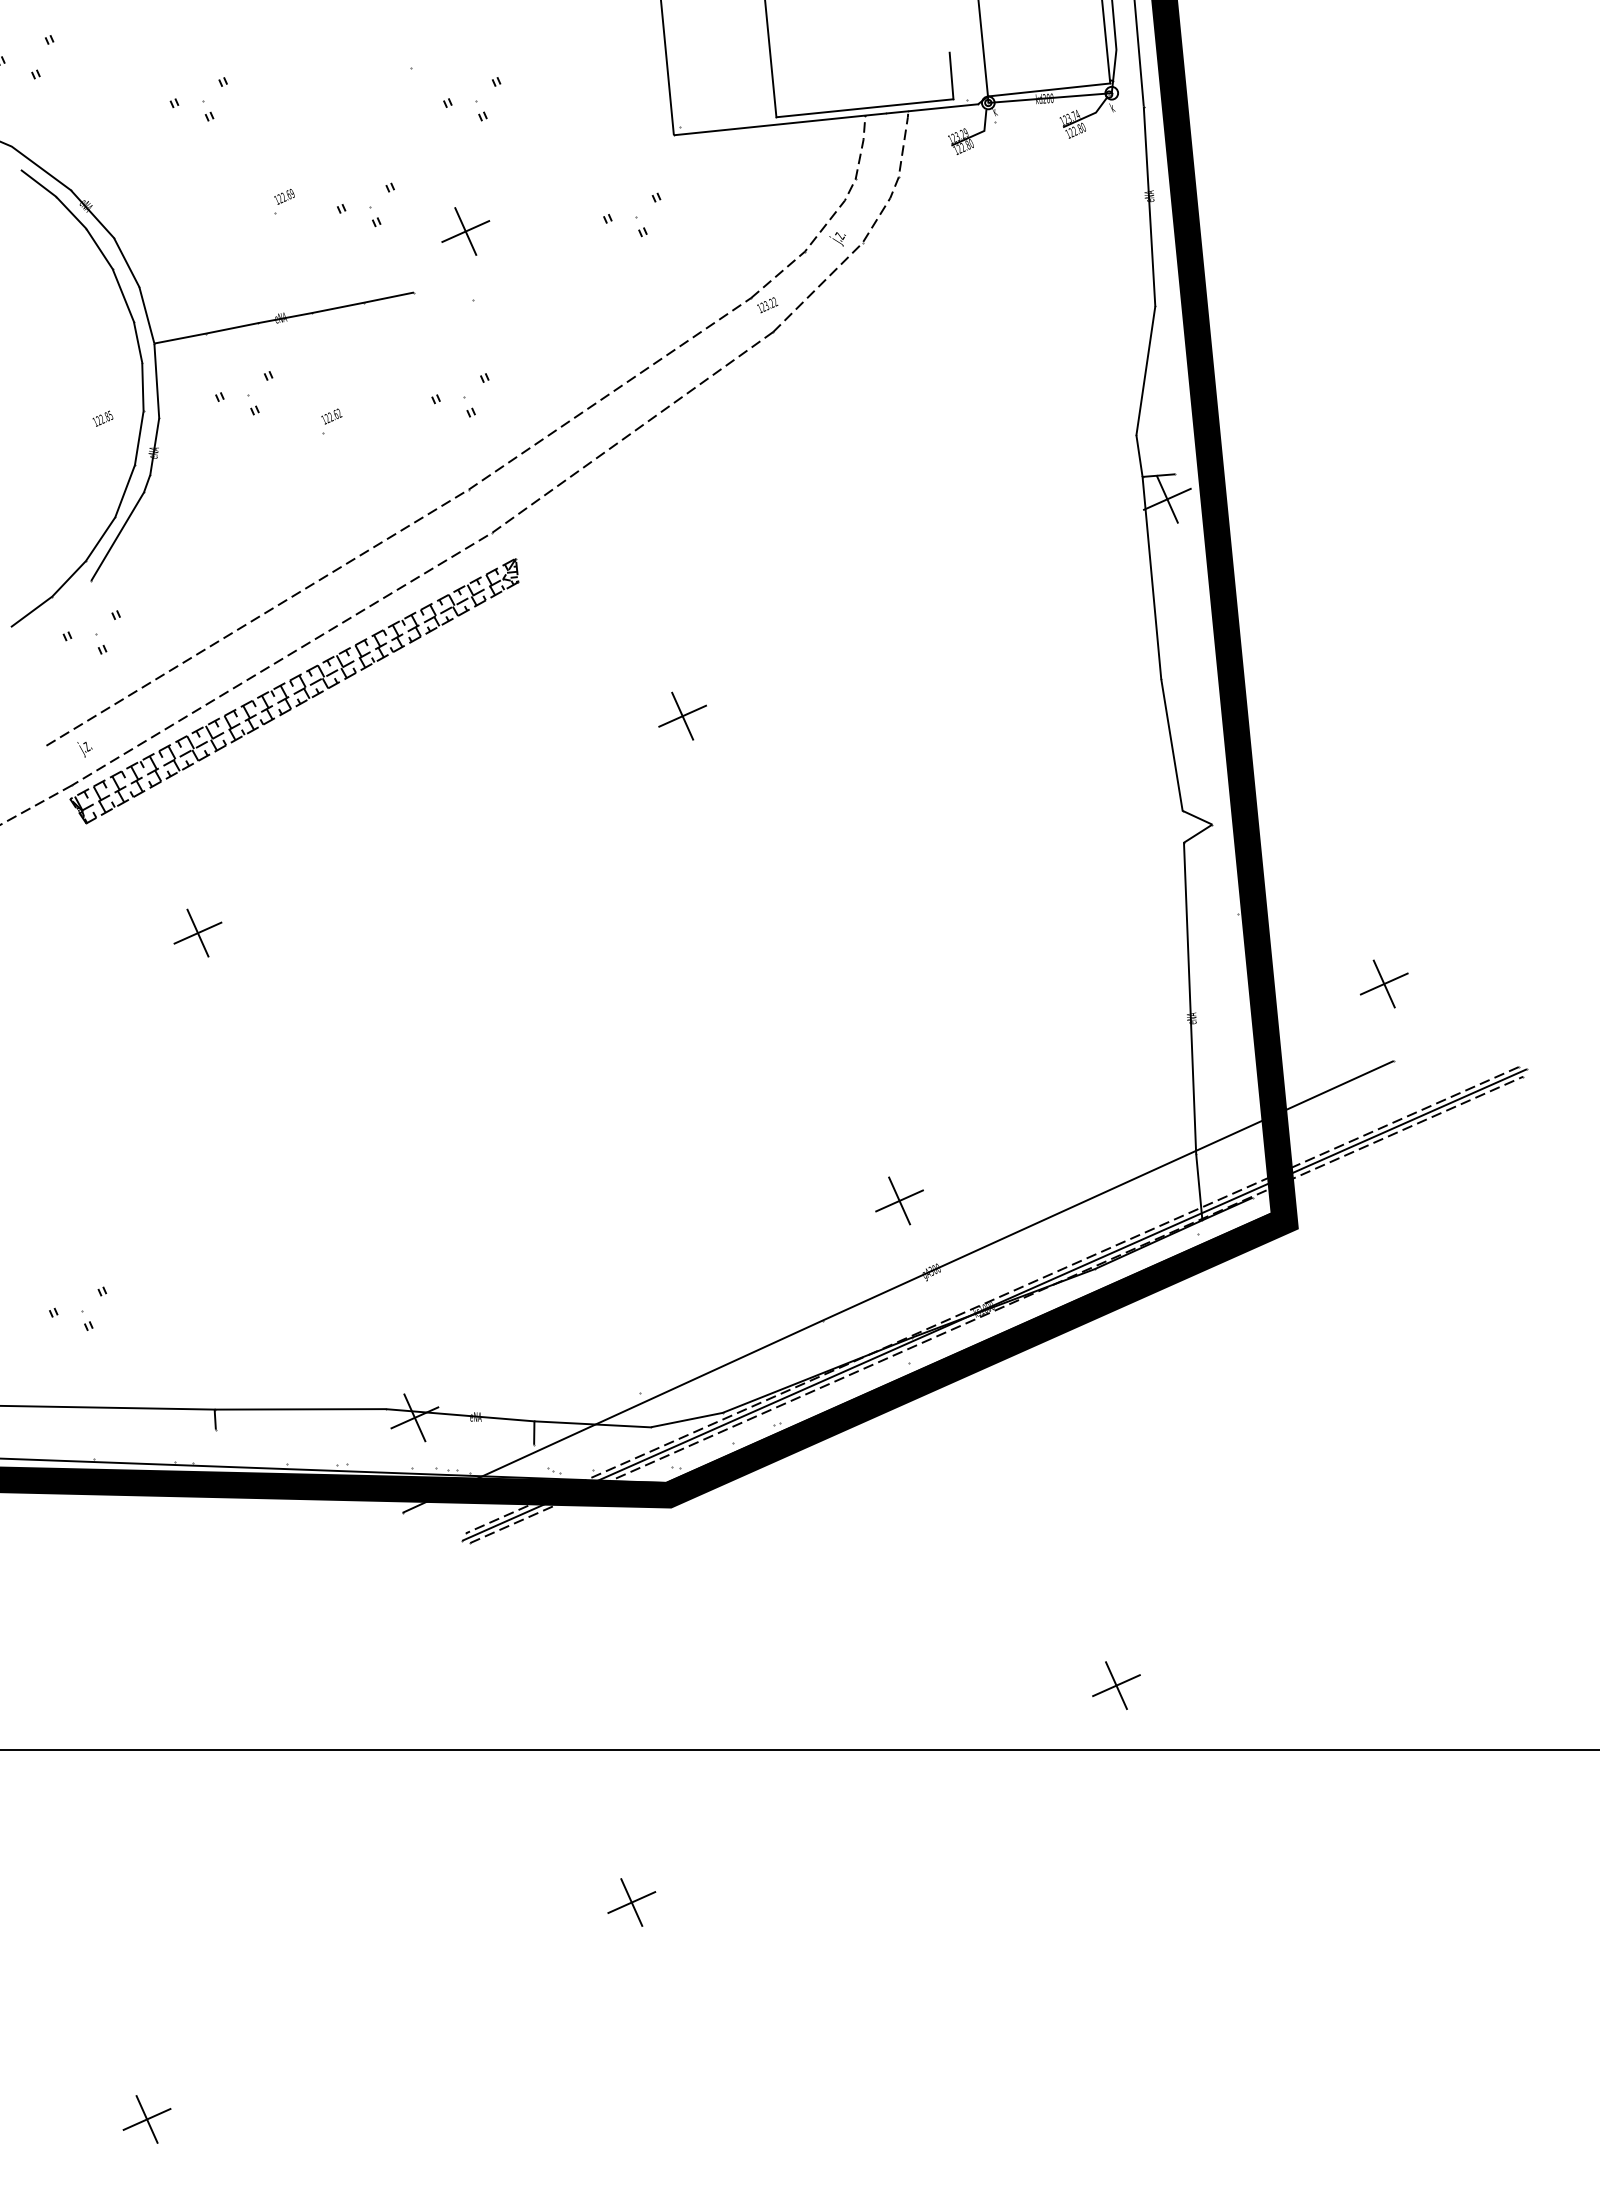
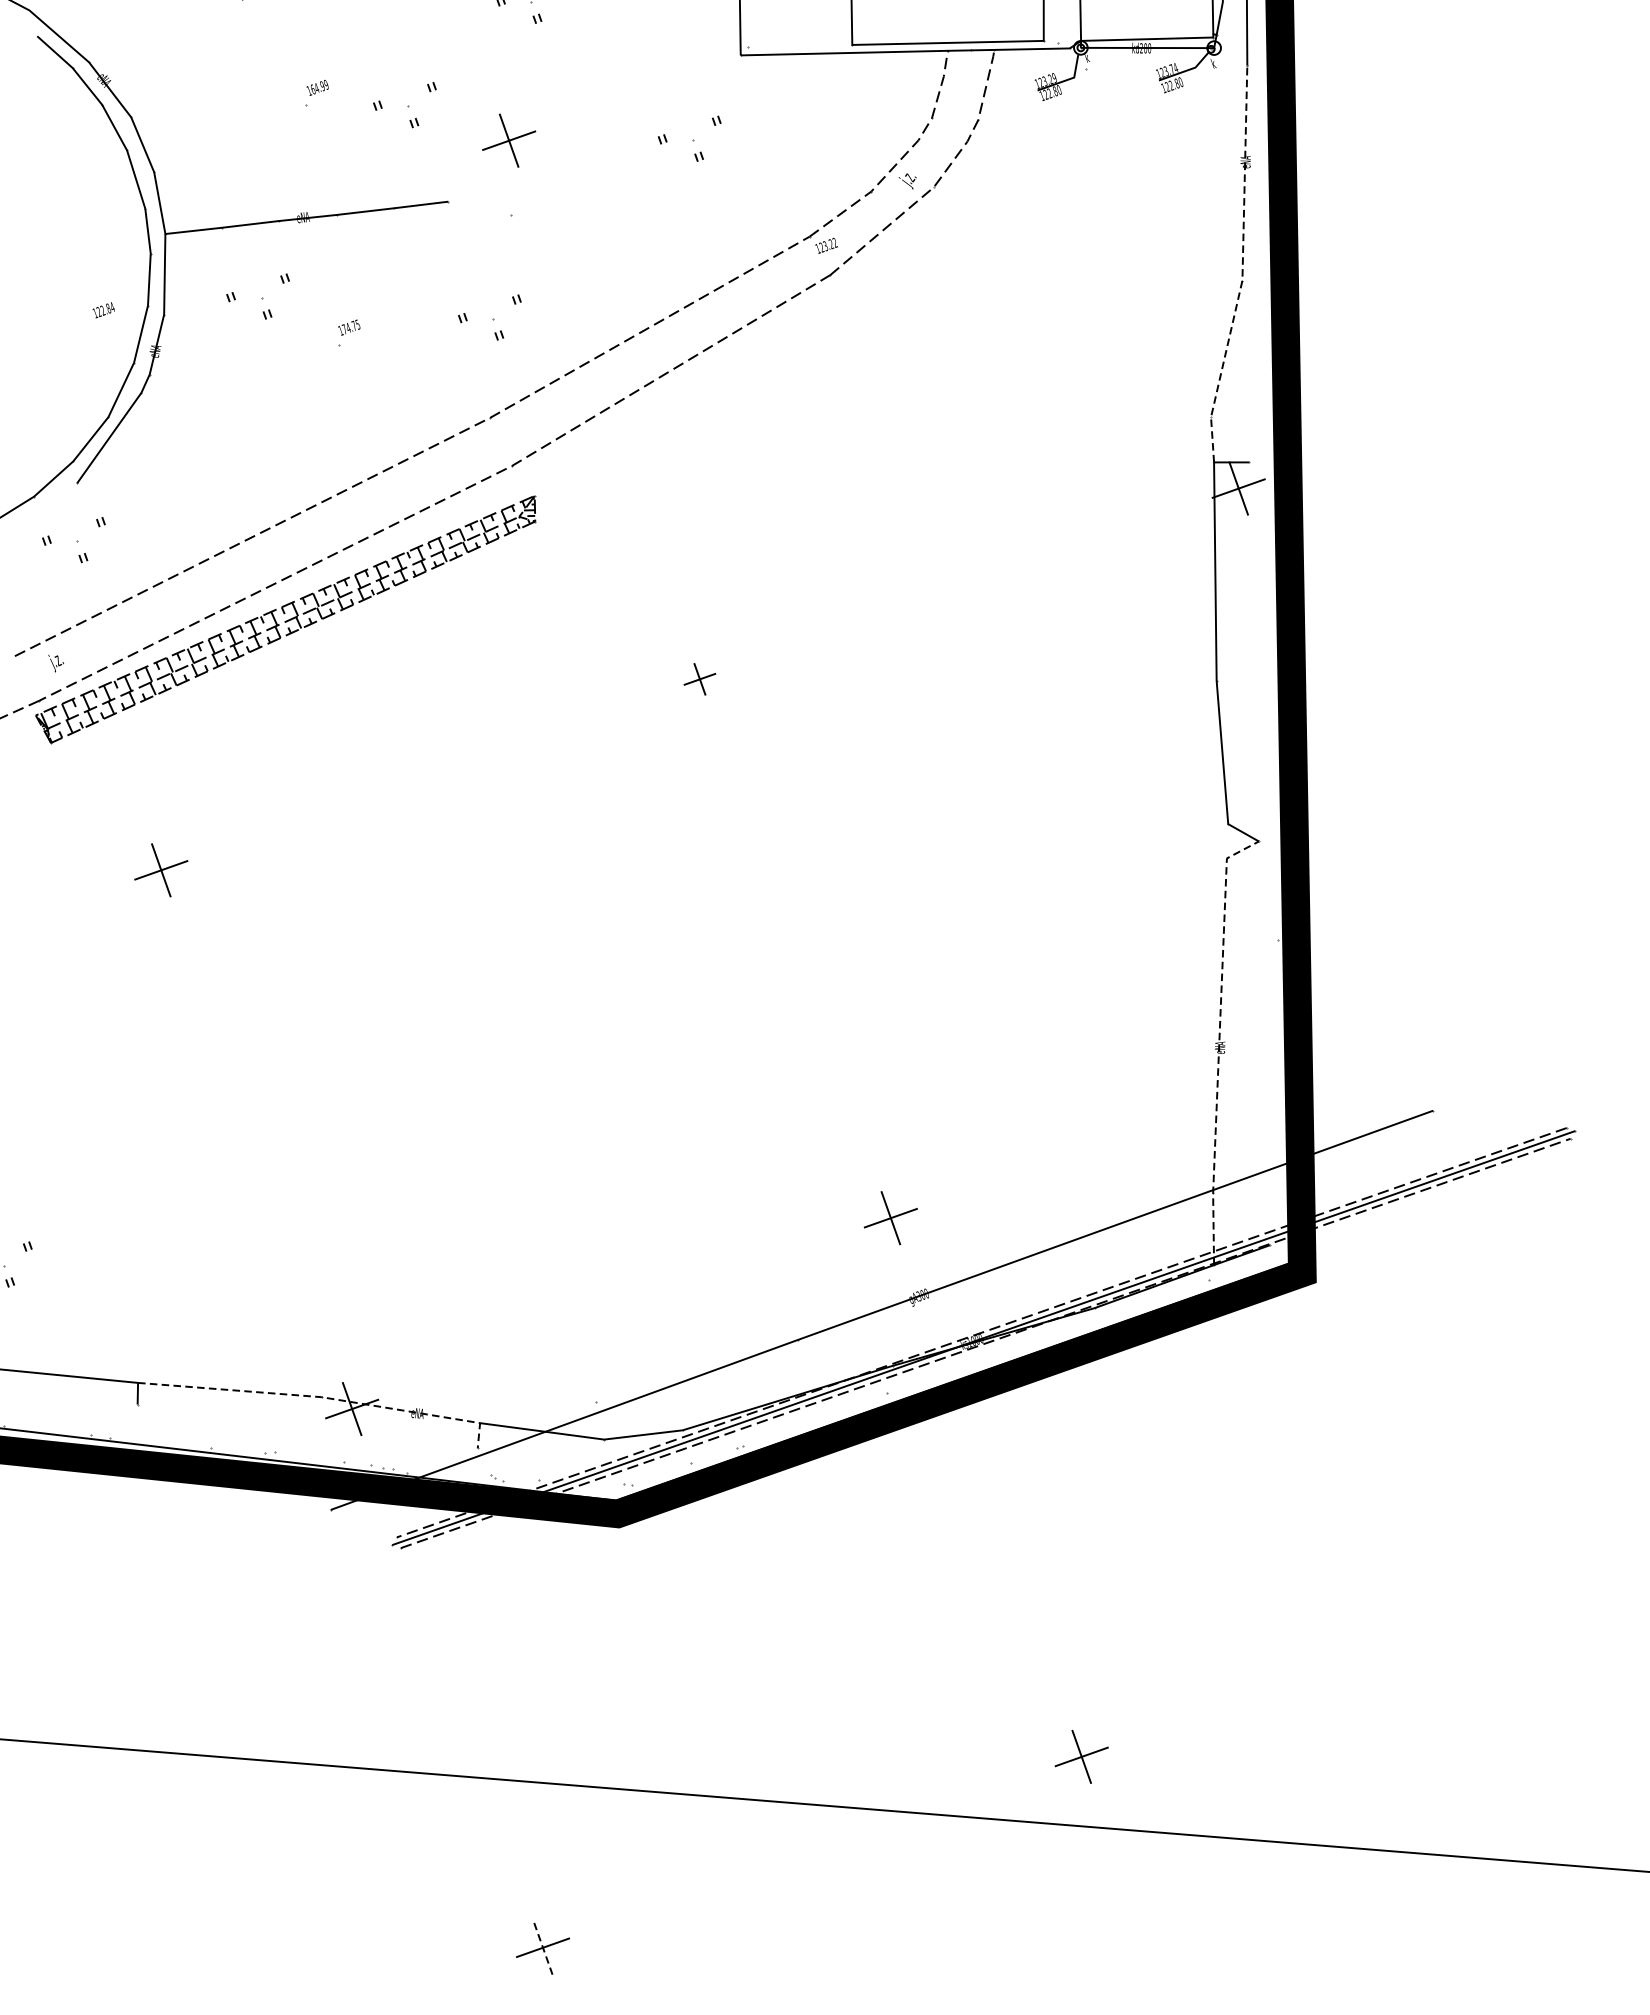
text: (284, 196) -> (317, 87), 122.69 -> 164.99
line: (1154, 293) -> (1242, 266), solid -> dashed
text: (110, 415) -> (112, 307), 122.85 -> 122.84
text: (333, 415) -> (351, 326), 122.62 -> 174.75
part: (682, 715) -> (699, 678), size x0.6
part: (1383, 983) -> (1428, 1026), removed
line: (1190, 1014) -> (1219, 1043), solid -> dashed
line: (386, 1409) -> (322, 1397), solid -> dashed
line: (631, 1902) -> (542, 1947), solid -> dashed

